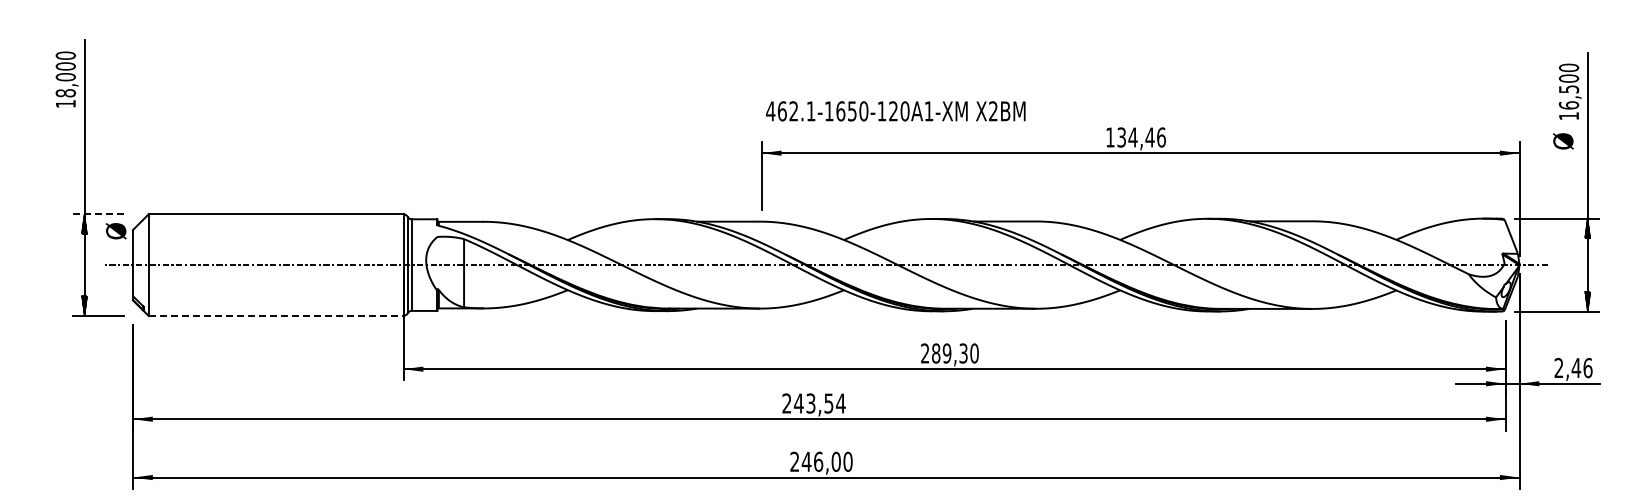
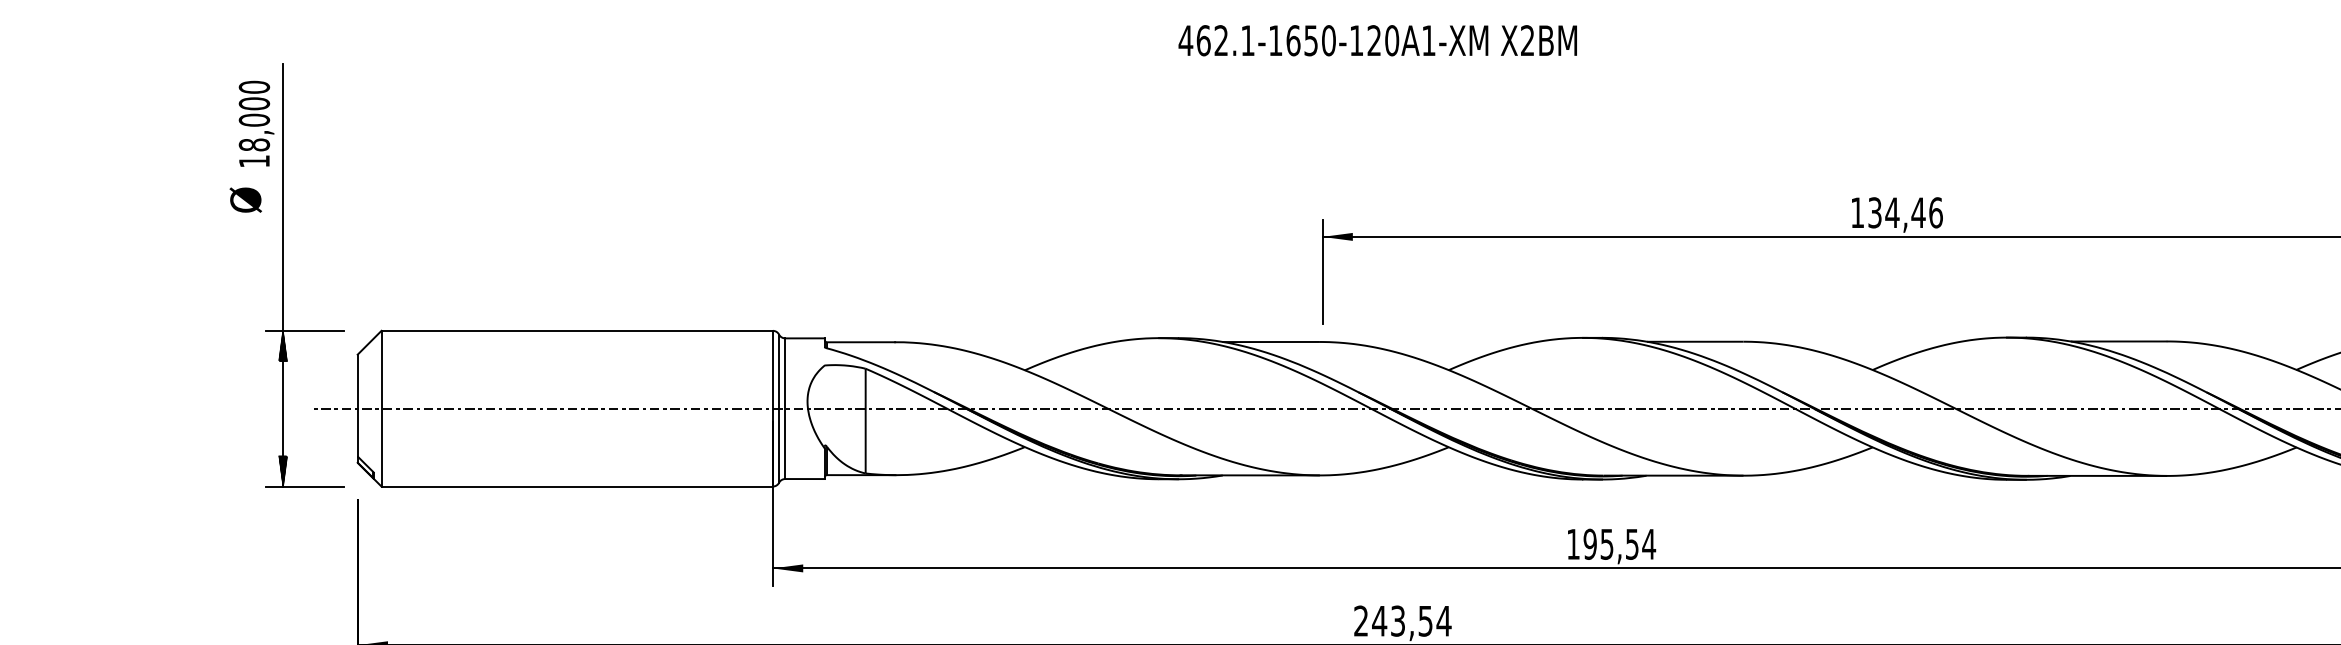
text: (895, 111) -> (1377, 40), moved
line: (98, 214) -> (304, 331), dashed -> solid
text: (115, 231) -> (244, 200), moved
line: (276, 315) -> (577, 486), dashed -> solid
text: (950, 353) -> (1612, 544), 289,30 -> 195,54

